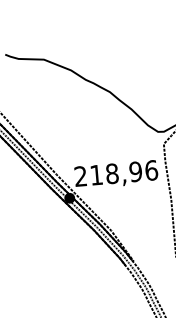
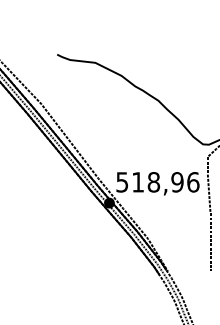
text: (81, 176) -> (122, 182), 218,96 -> 518,96

